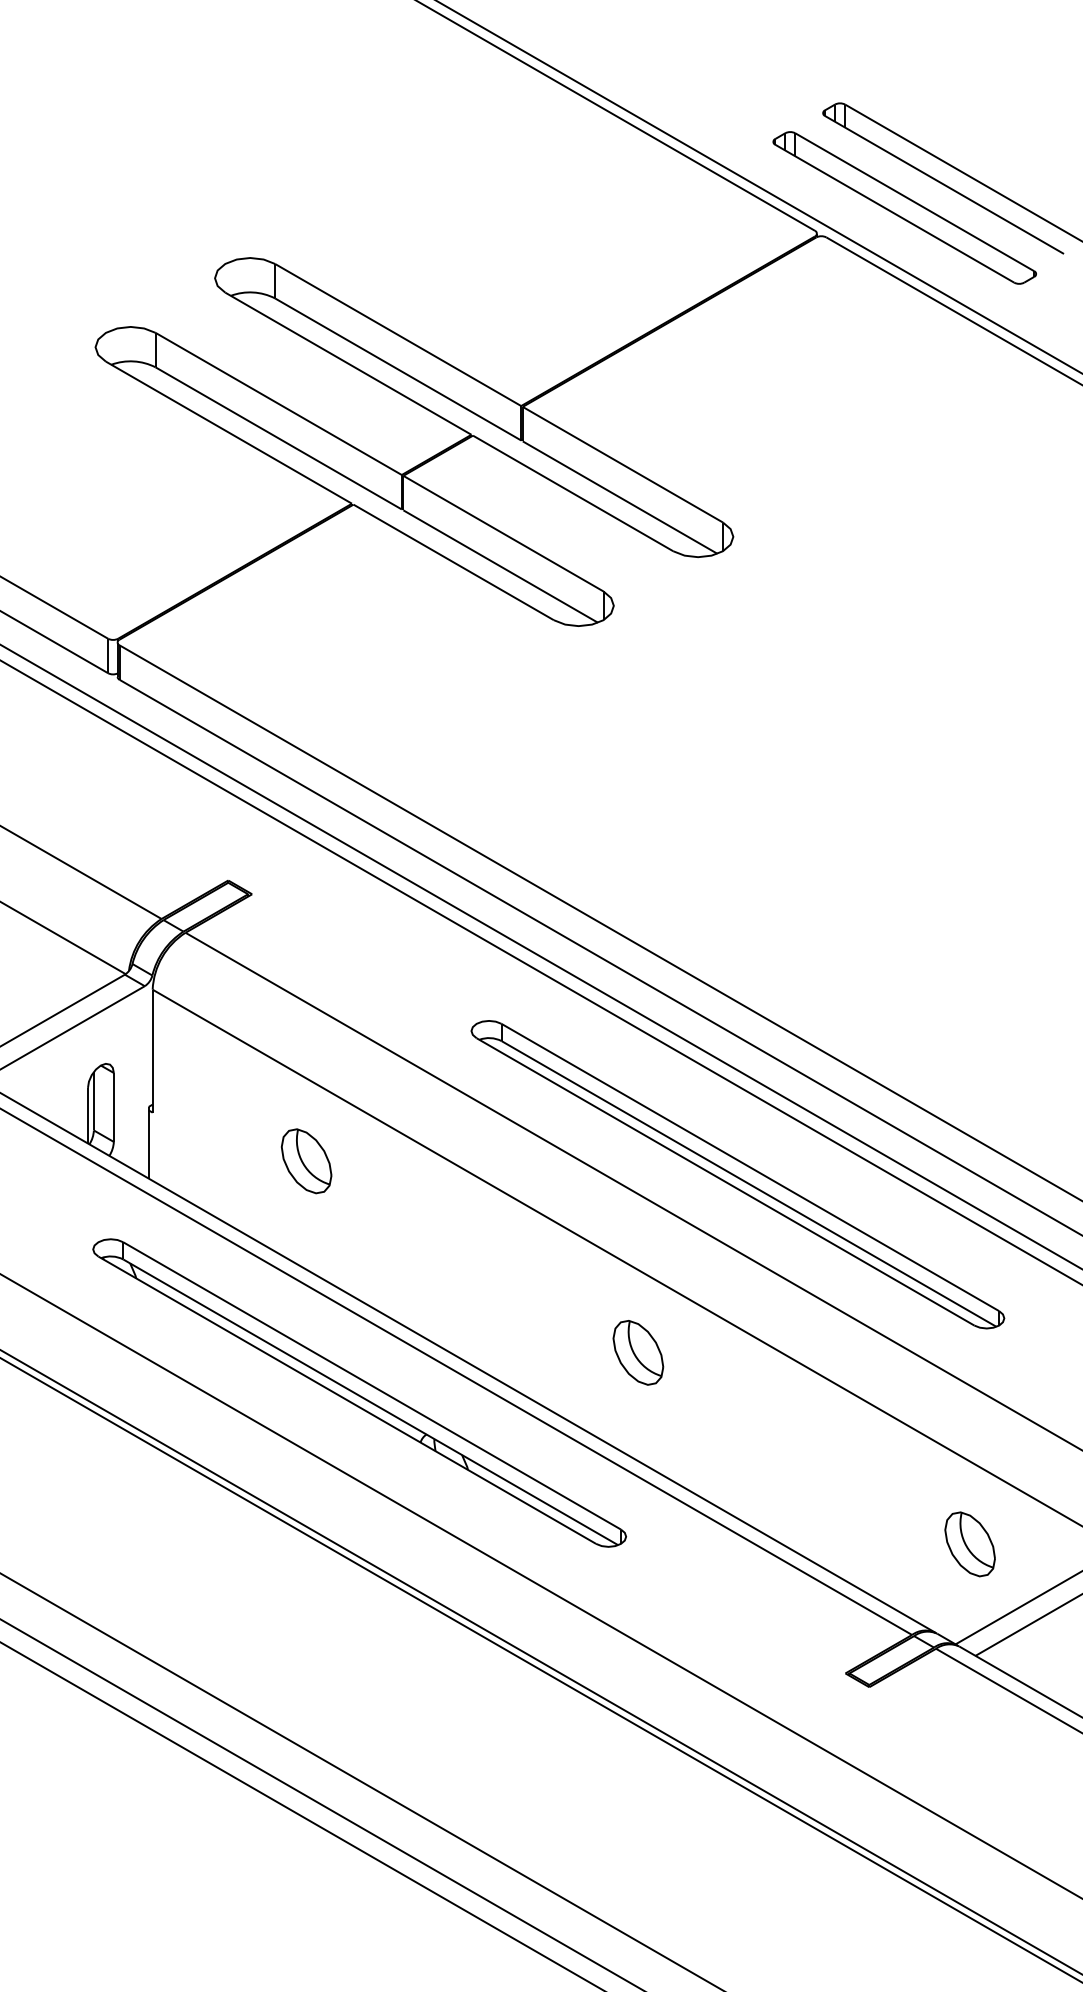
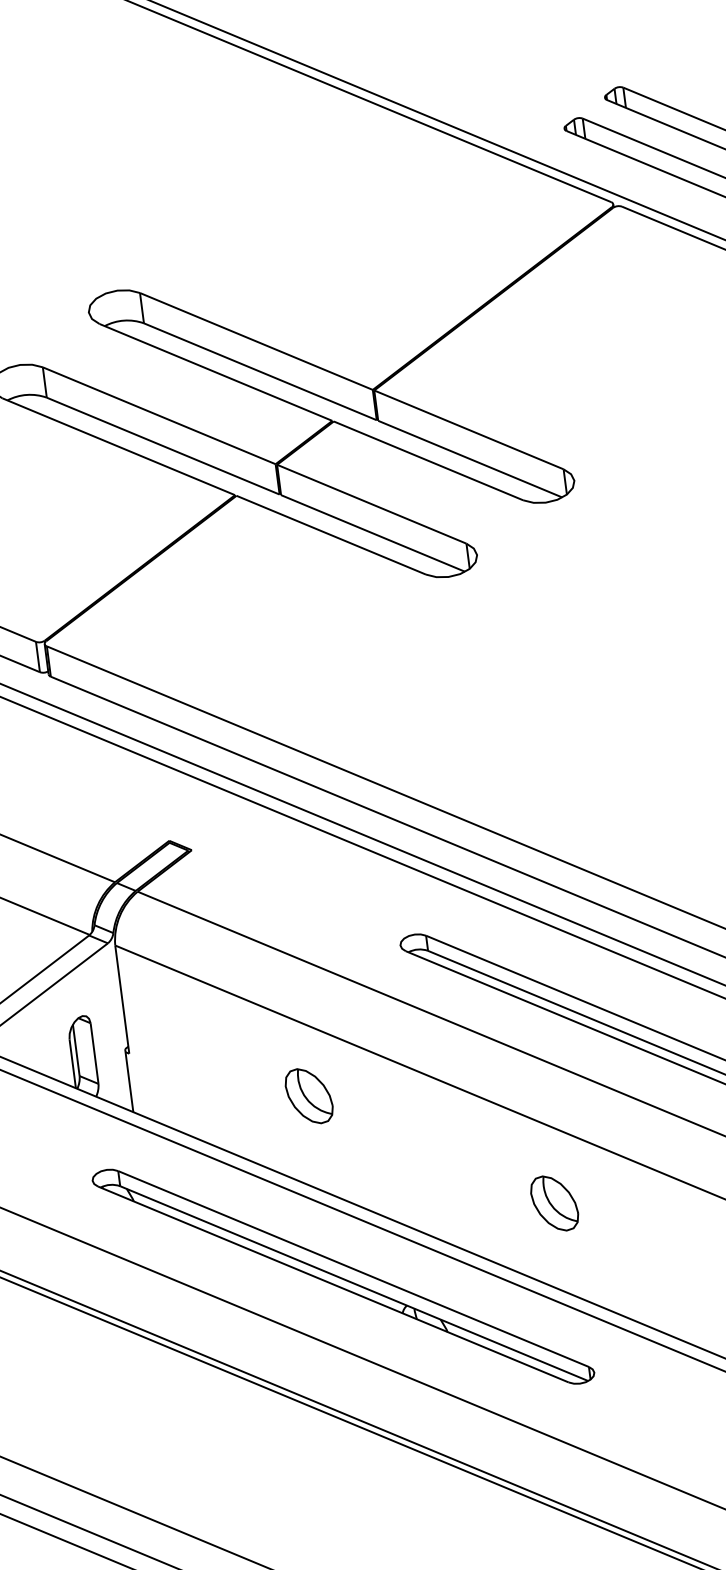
part: (306, 1161) -> (309, 1096), moved
part: (638, 1352) -> (554, 1203), moved

